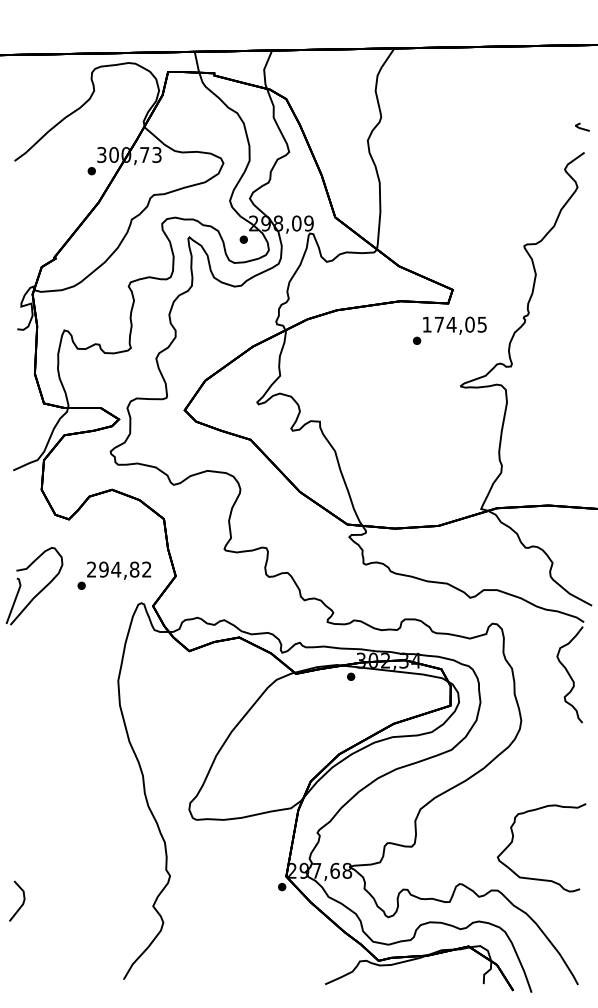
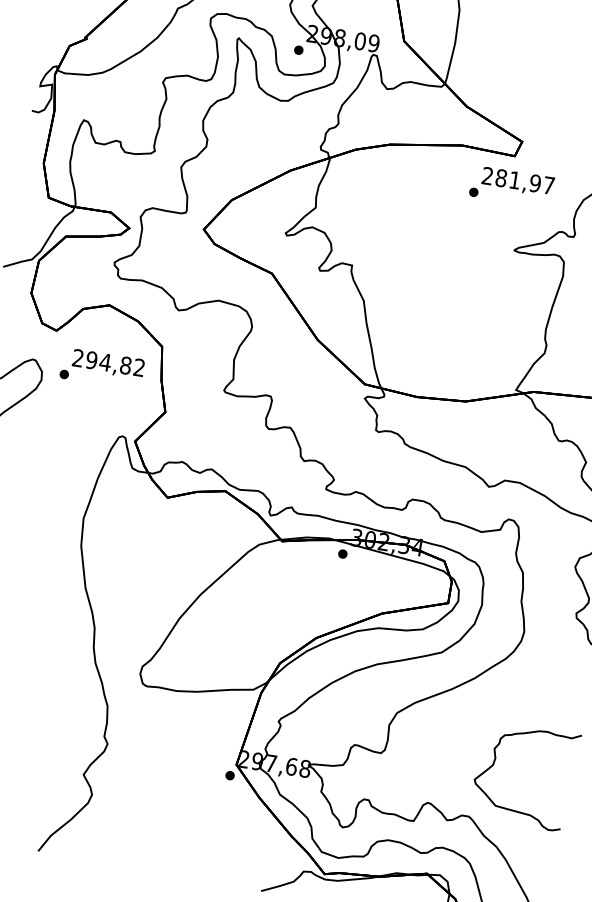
text: (454, 324) -> (518, 180), 174,05 -> 281,97
text: (114, 575) -> (102, 368), moved

